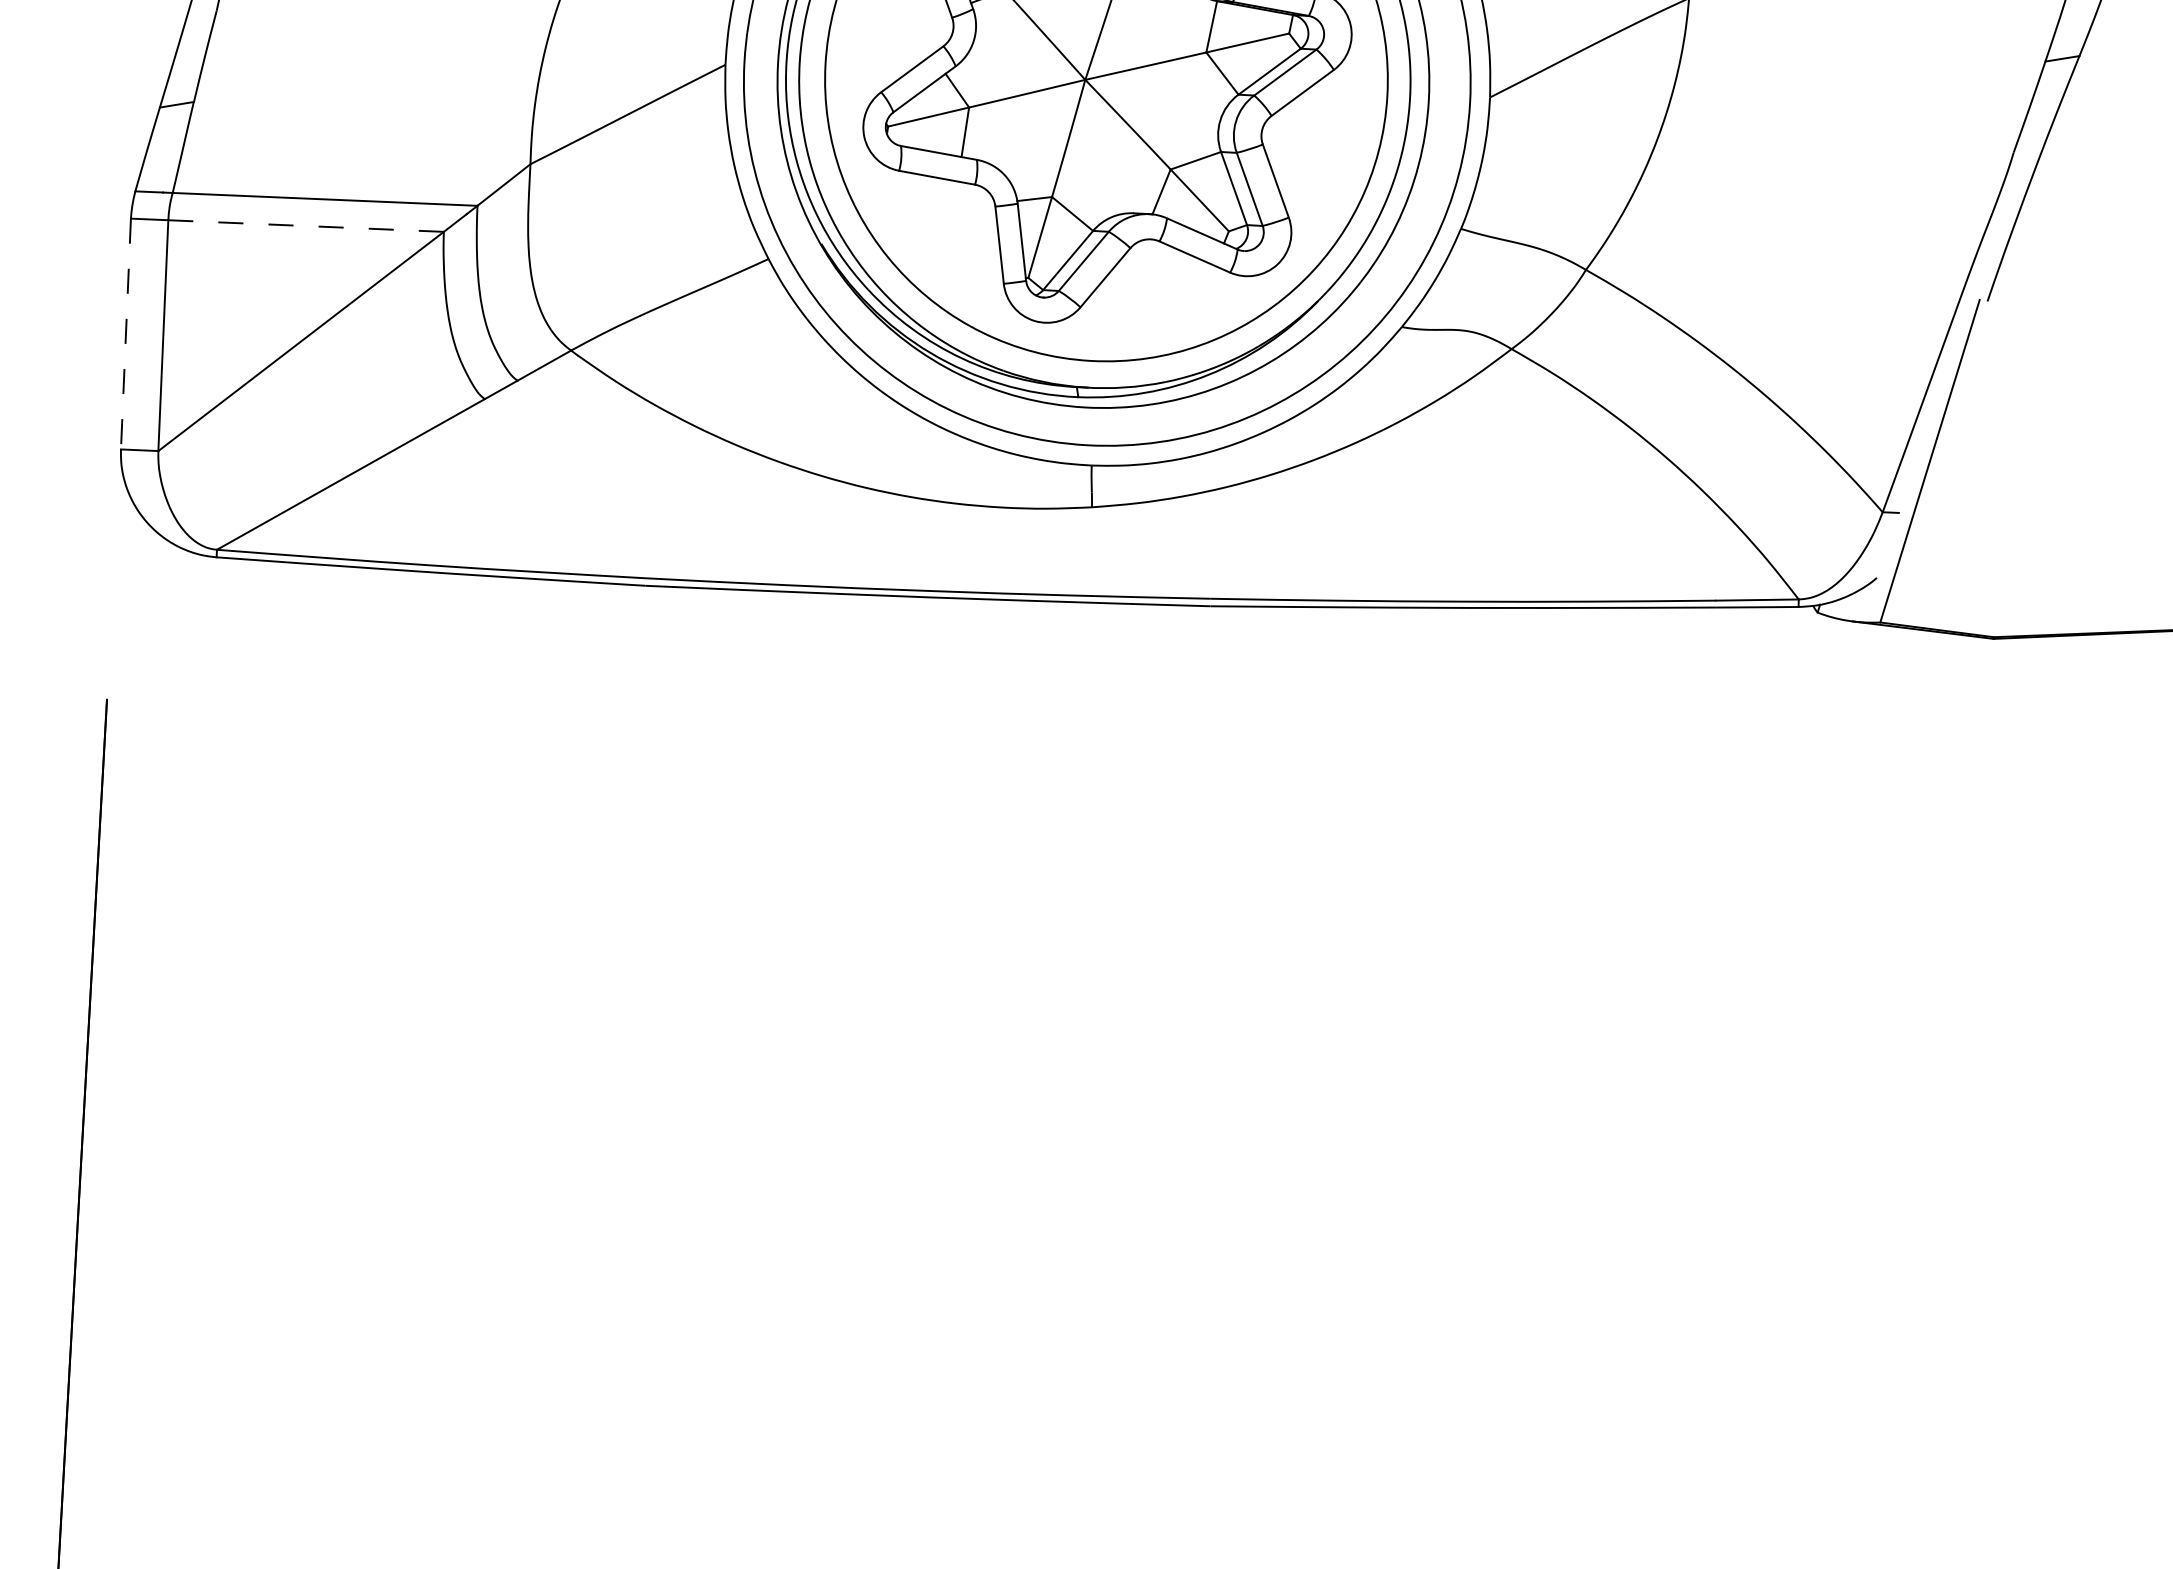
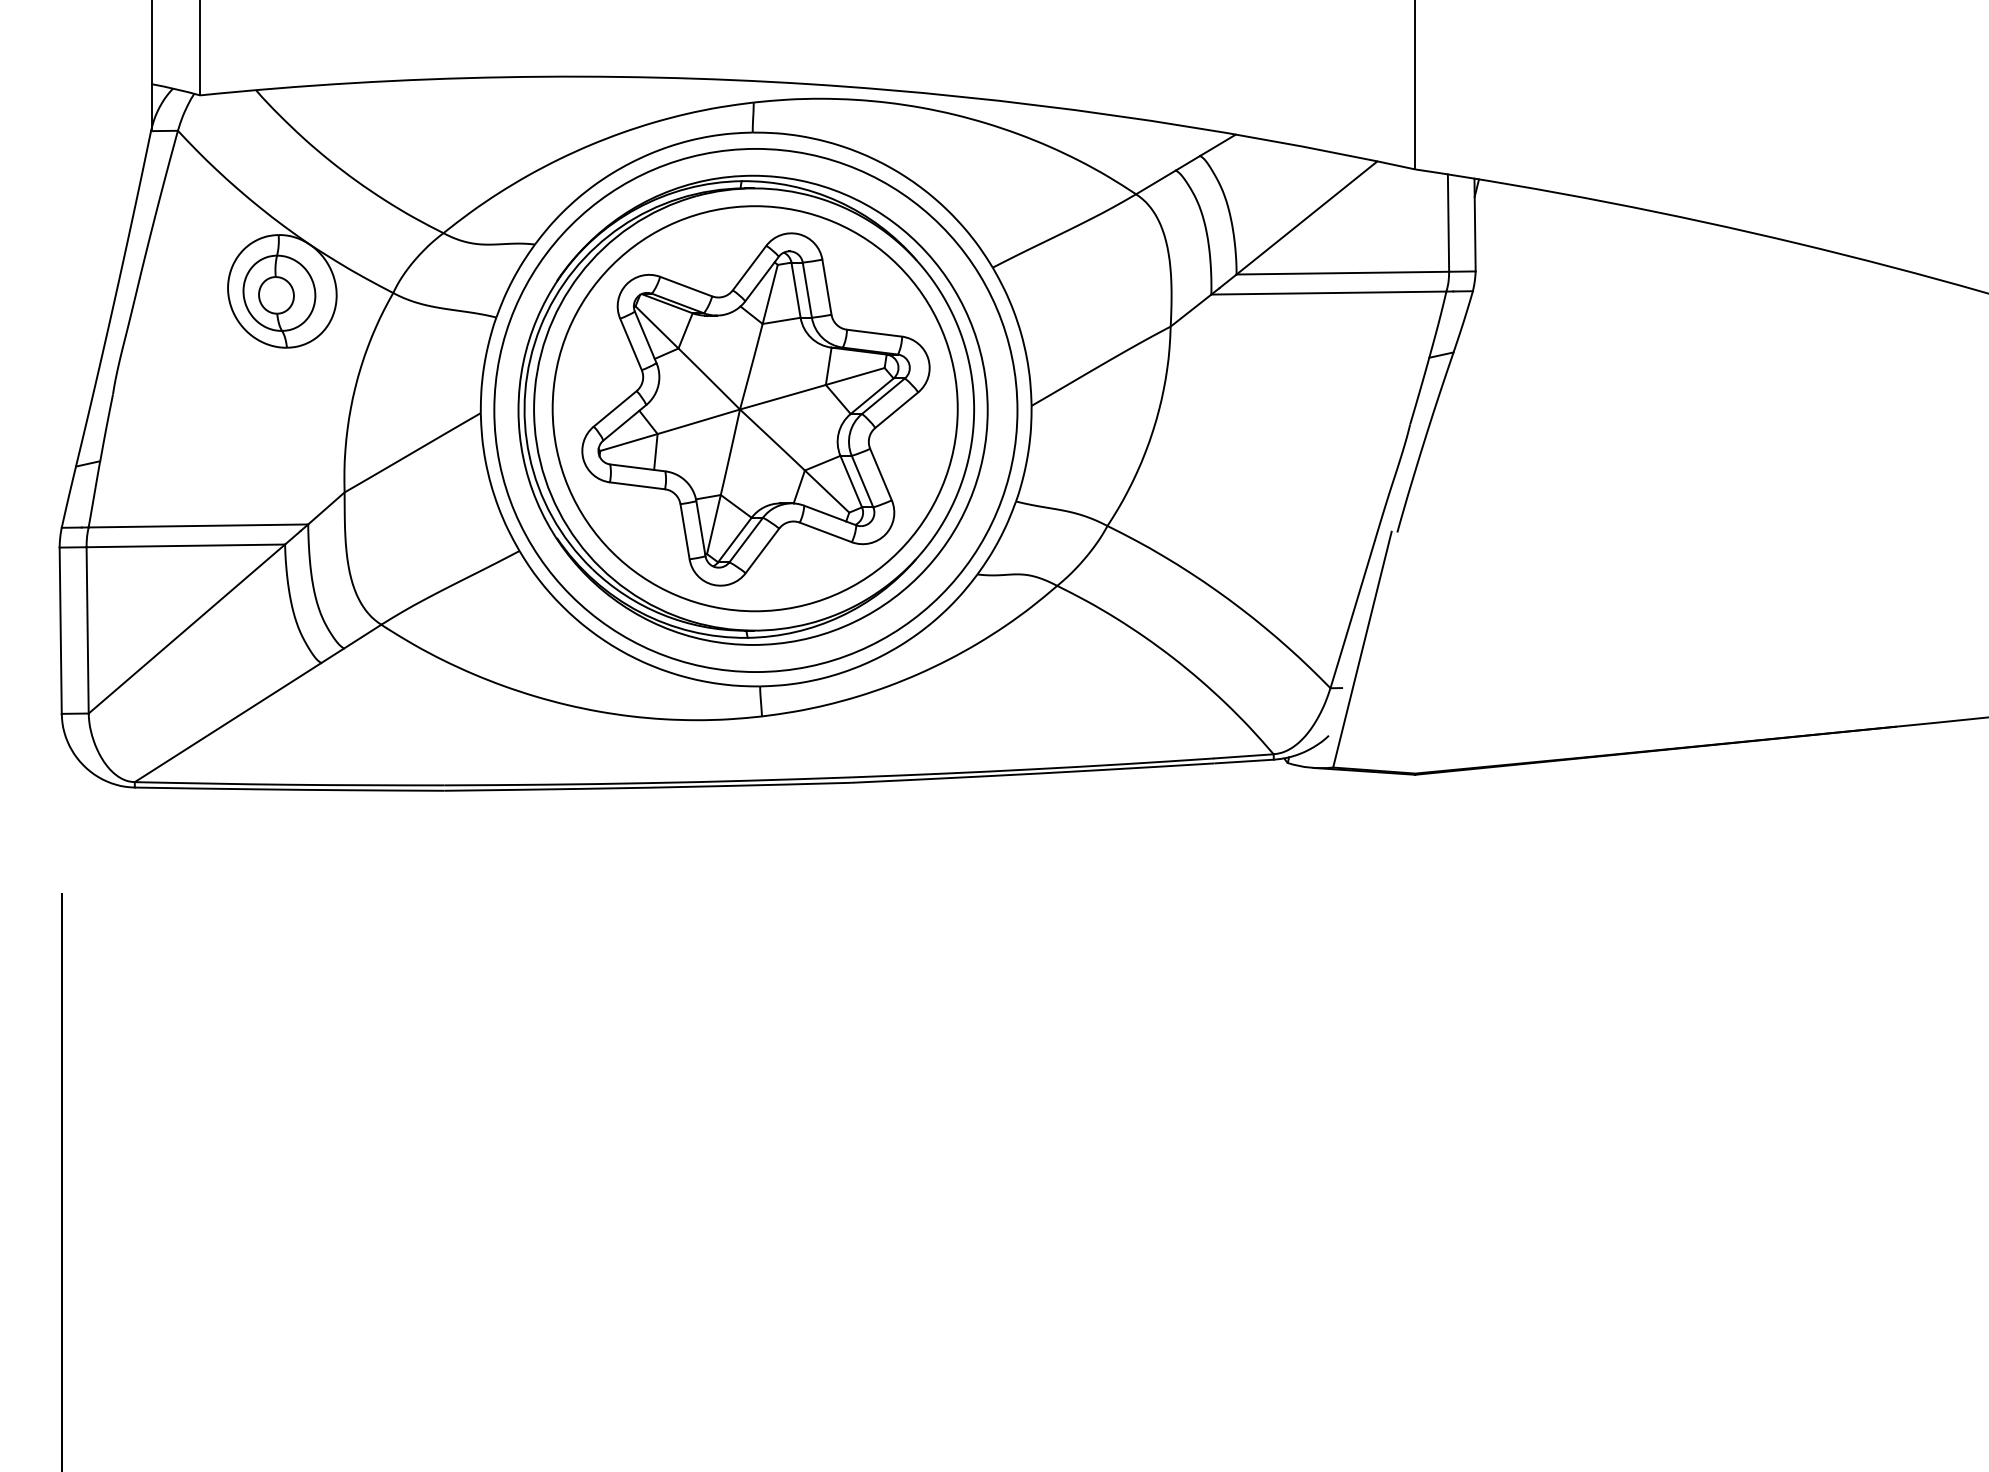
line: (305, 225) -> (185, 545), dashed -> solid
line: (125, 335) -> (60, 631), dashed -> solid

